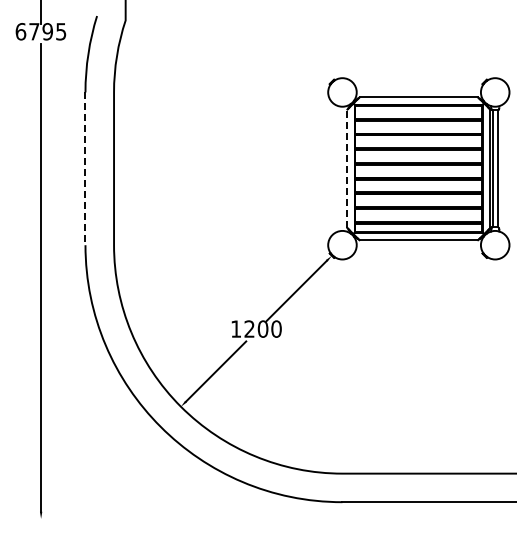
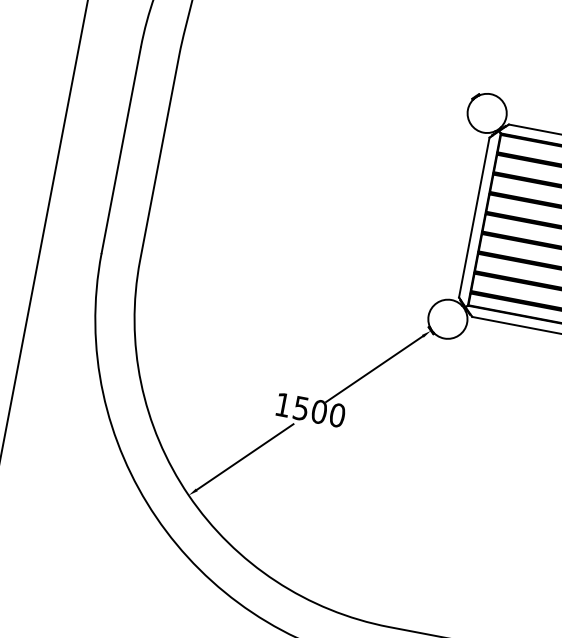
line: (347, 168) -> (474, 217), dashed -> solid
line: (85, 169) -> (121, 151), dashed -> solid
text: (249, 328) -> (301, 407), 1200 -> 1500

